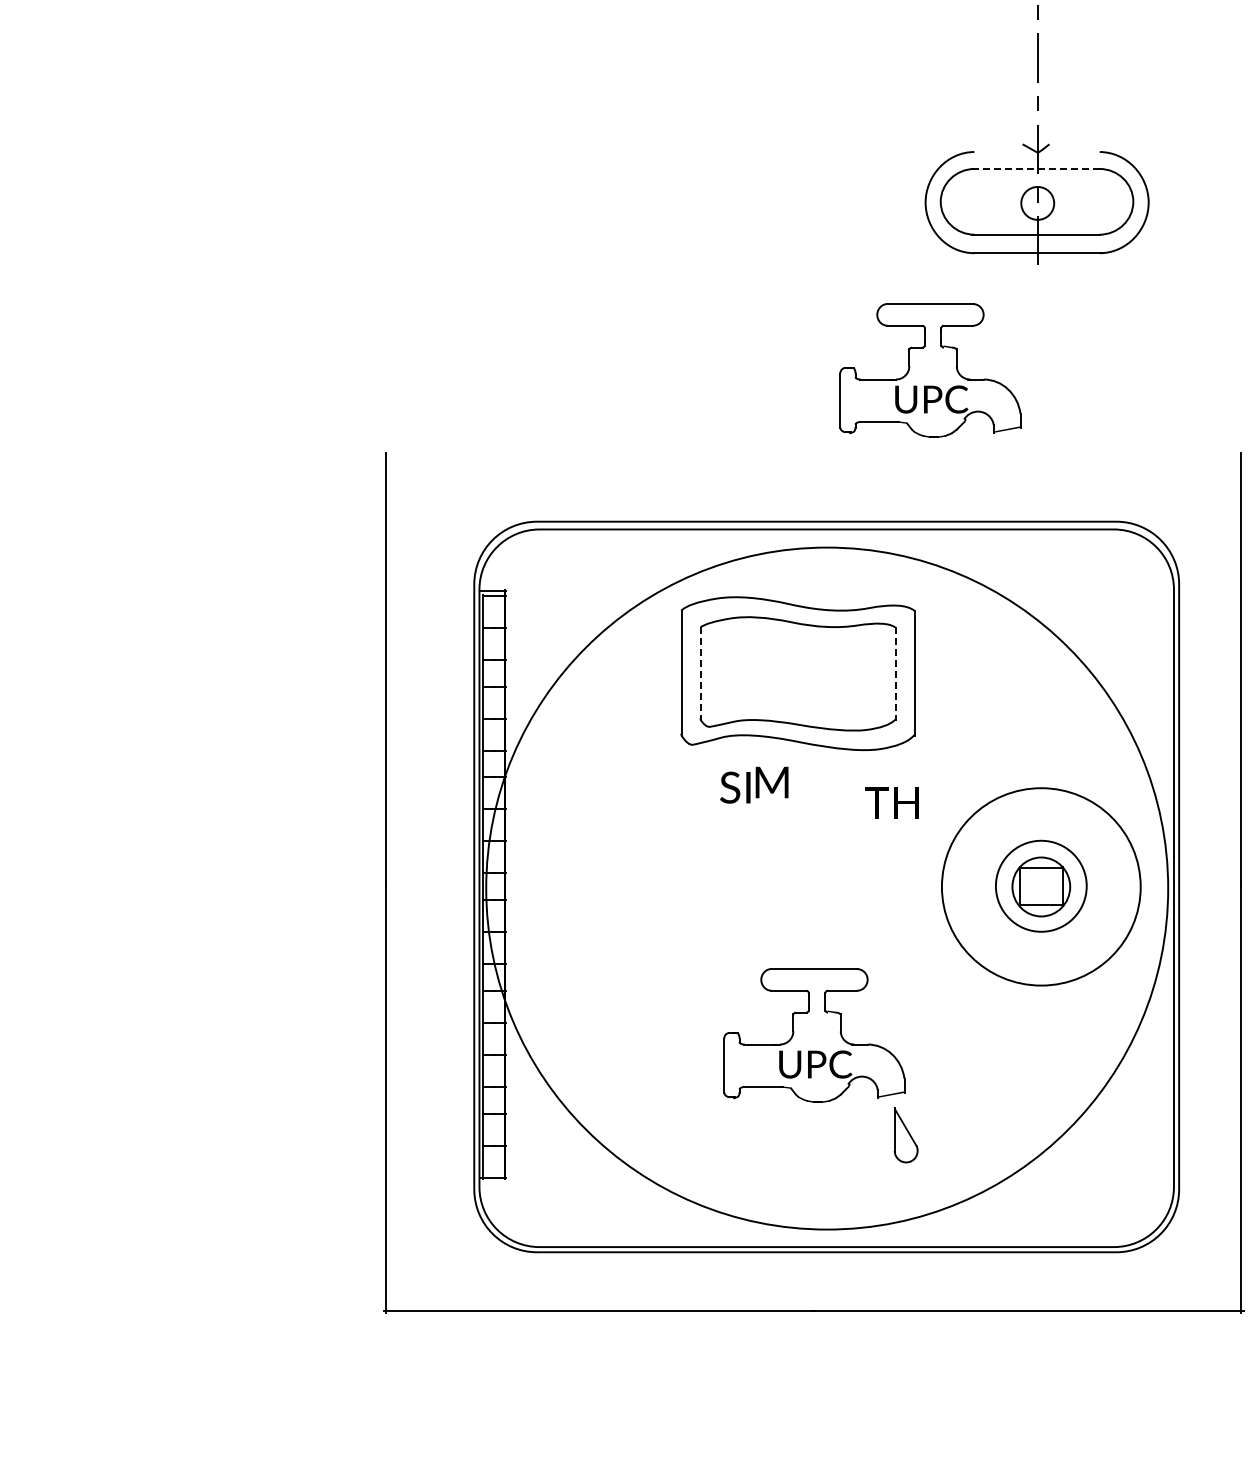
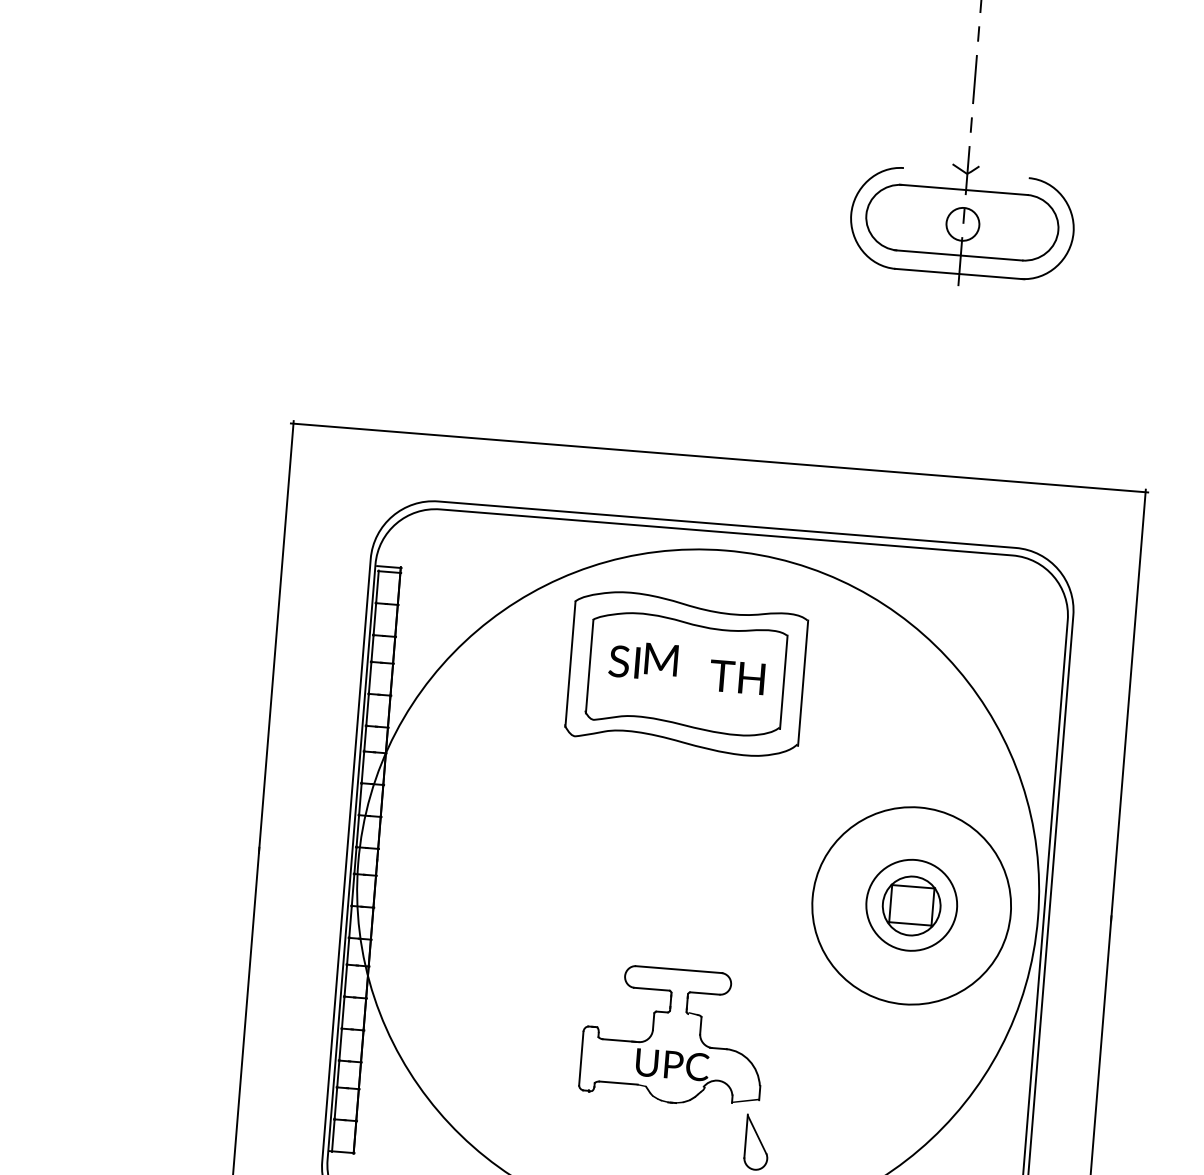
line: (1036, 168) -> (964, 189), dashed -> solid
part: (930, 370) -> (842, 382), removed
line: (813, 455) -> (719, 457), added
line: (701, 674) -> (590, 666), dashed -> solid
line: (895, 674) -> (783, 682), dashed -> solid
text: (754, 784) -> (643, 660), moved
text: (891, 802) -> (736, 676), moved

